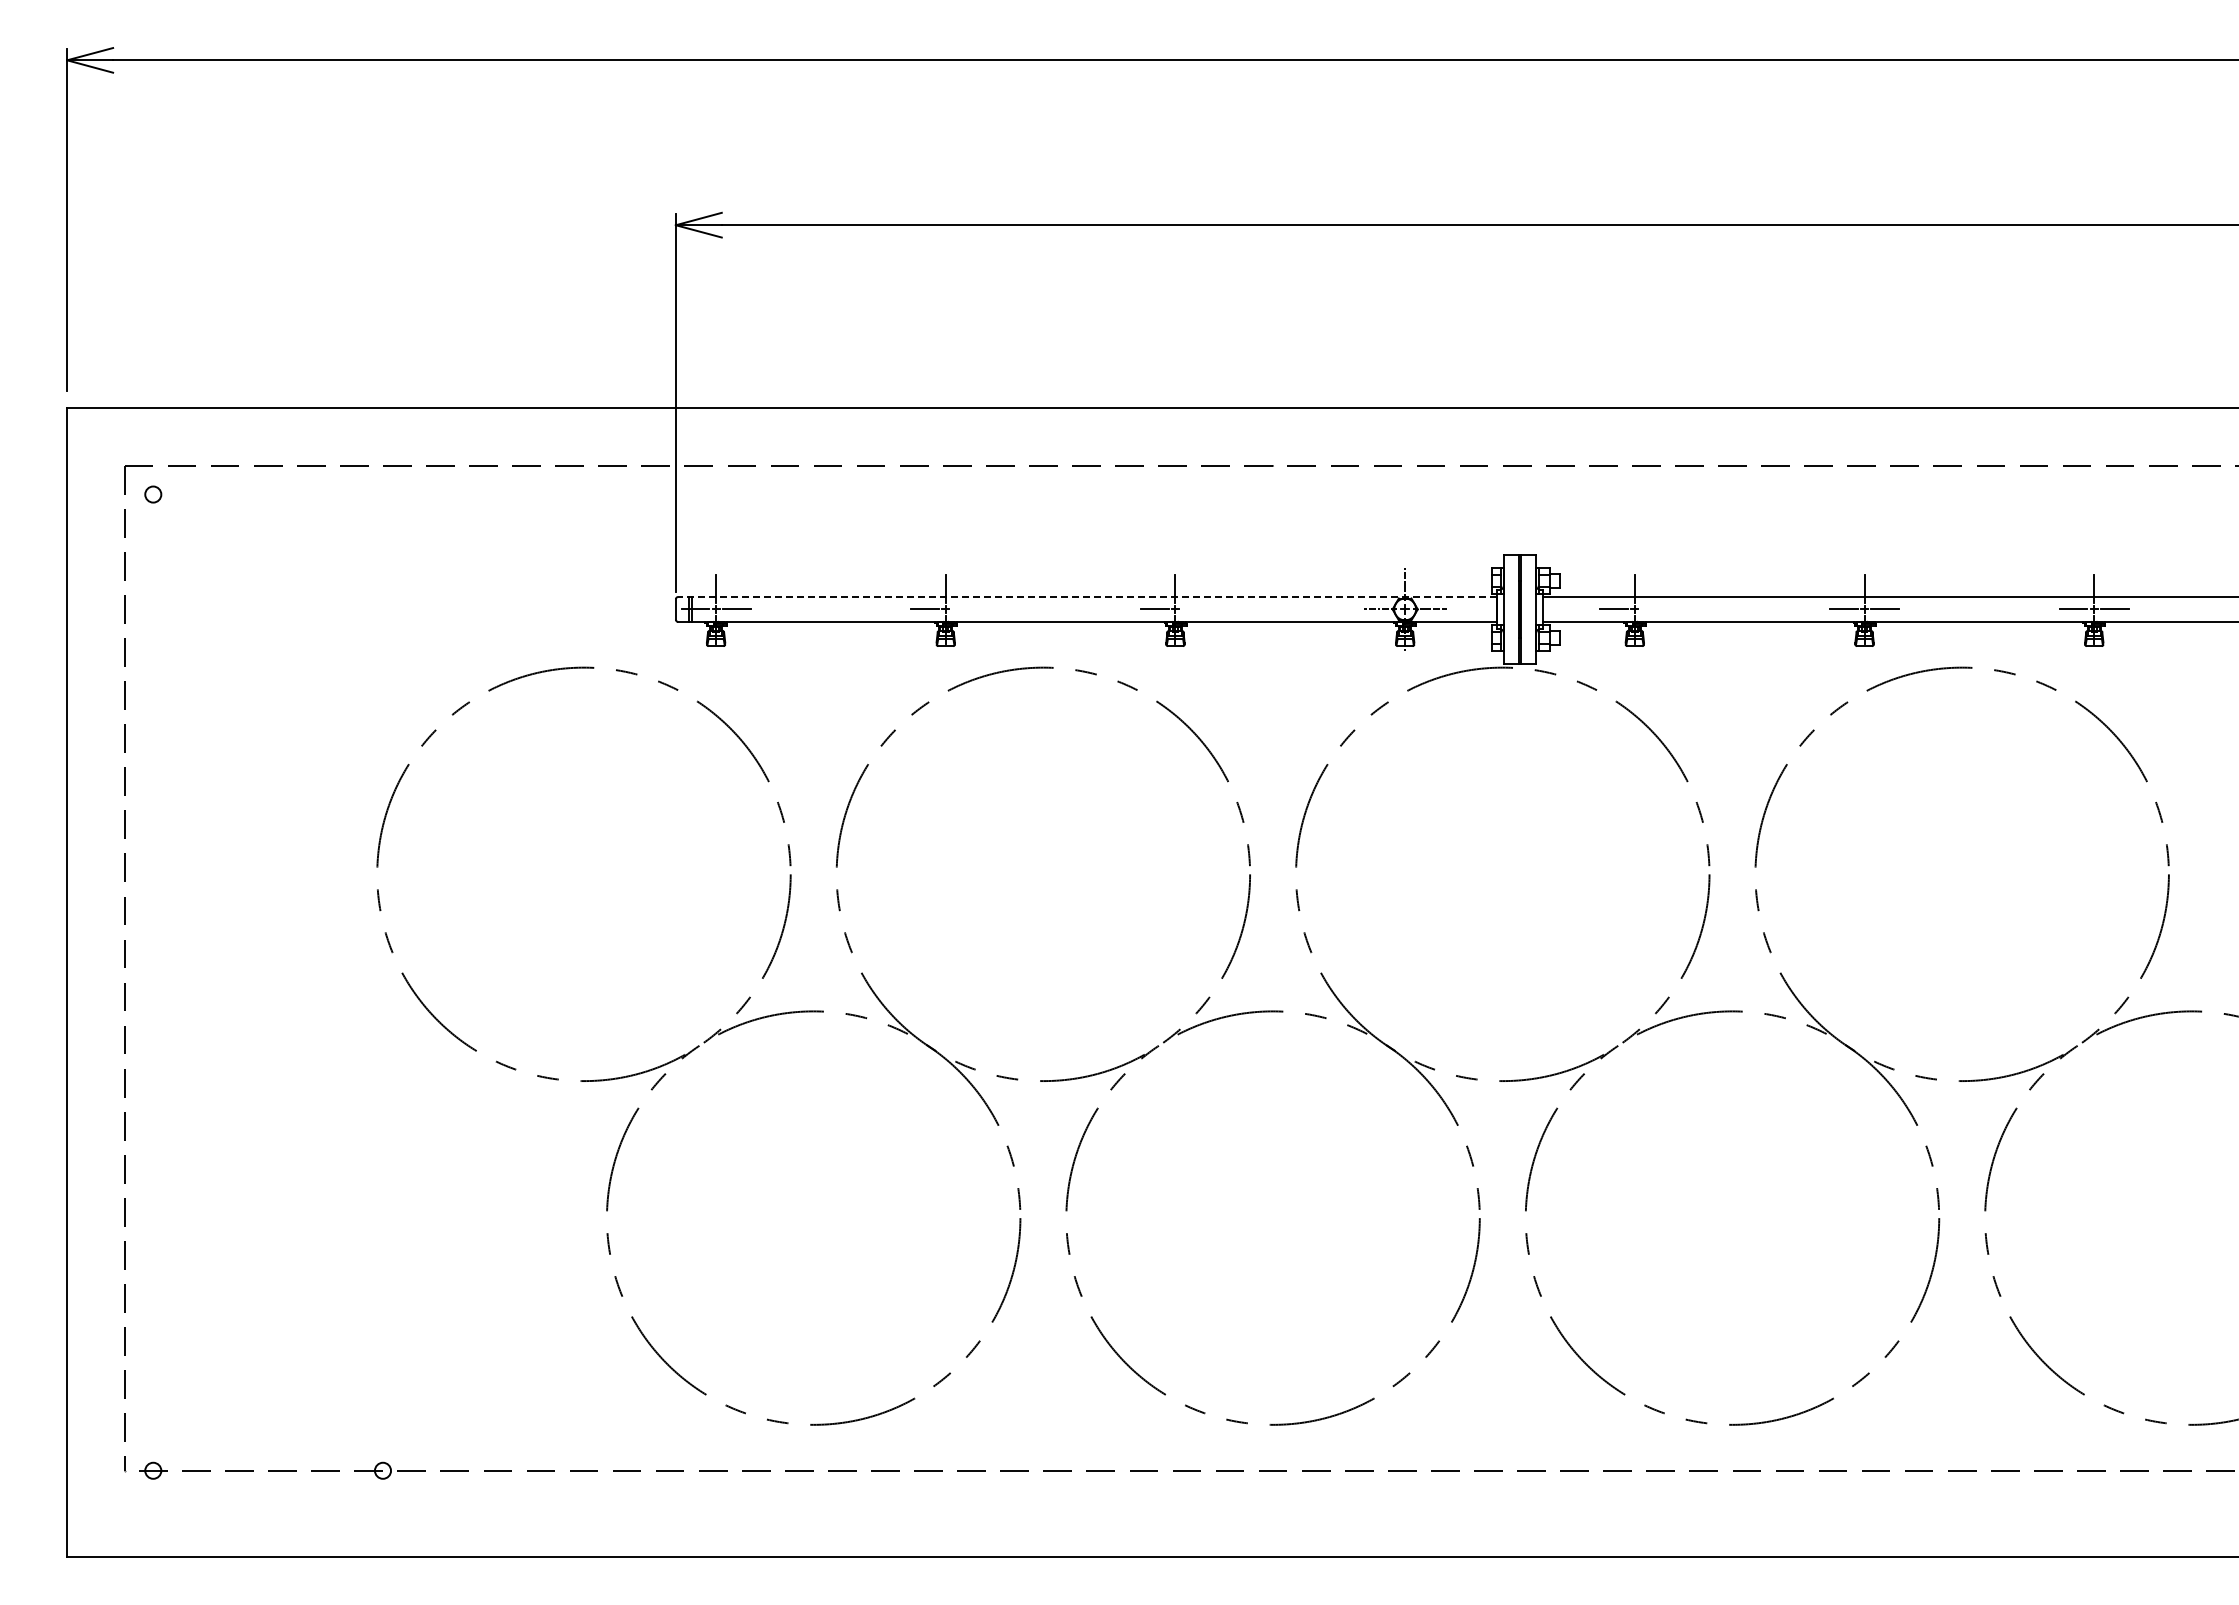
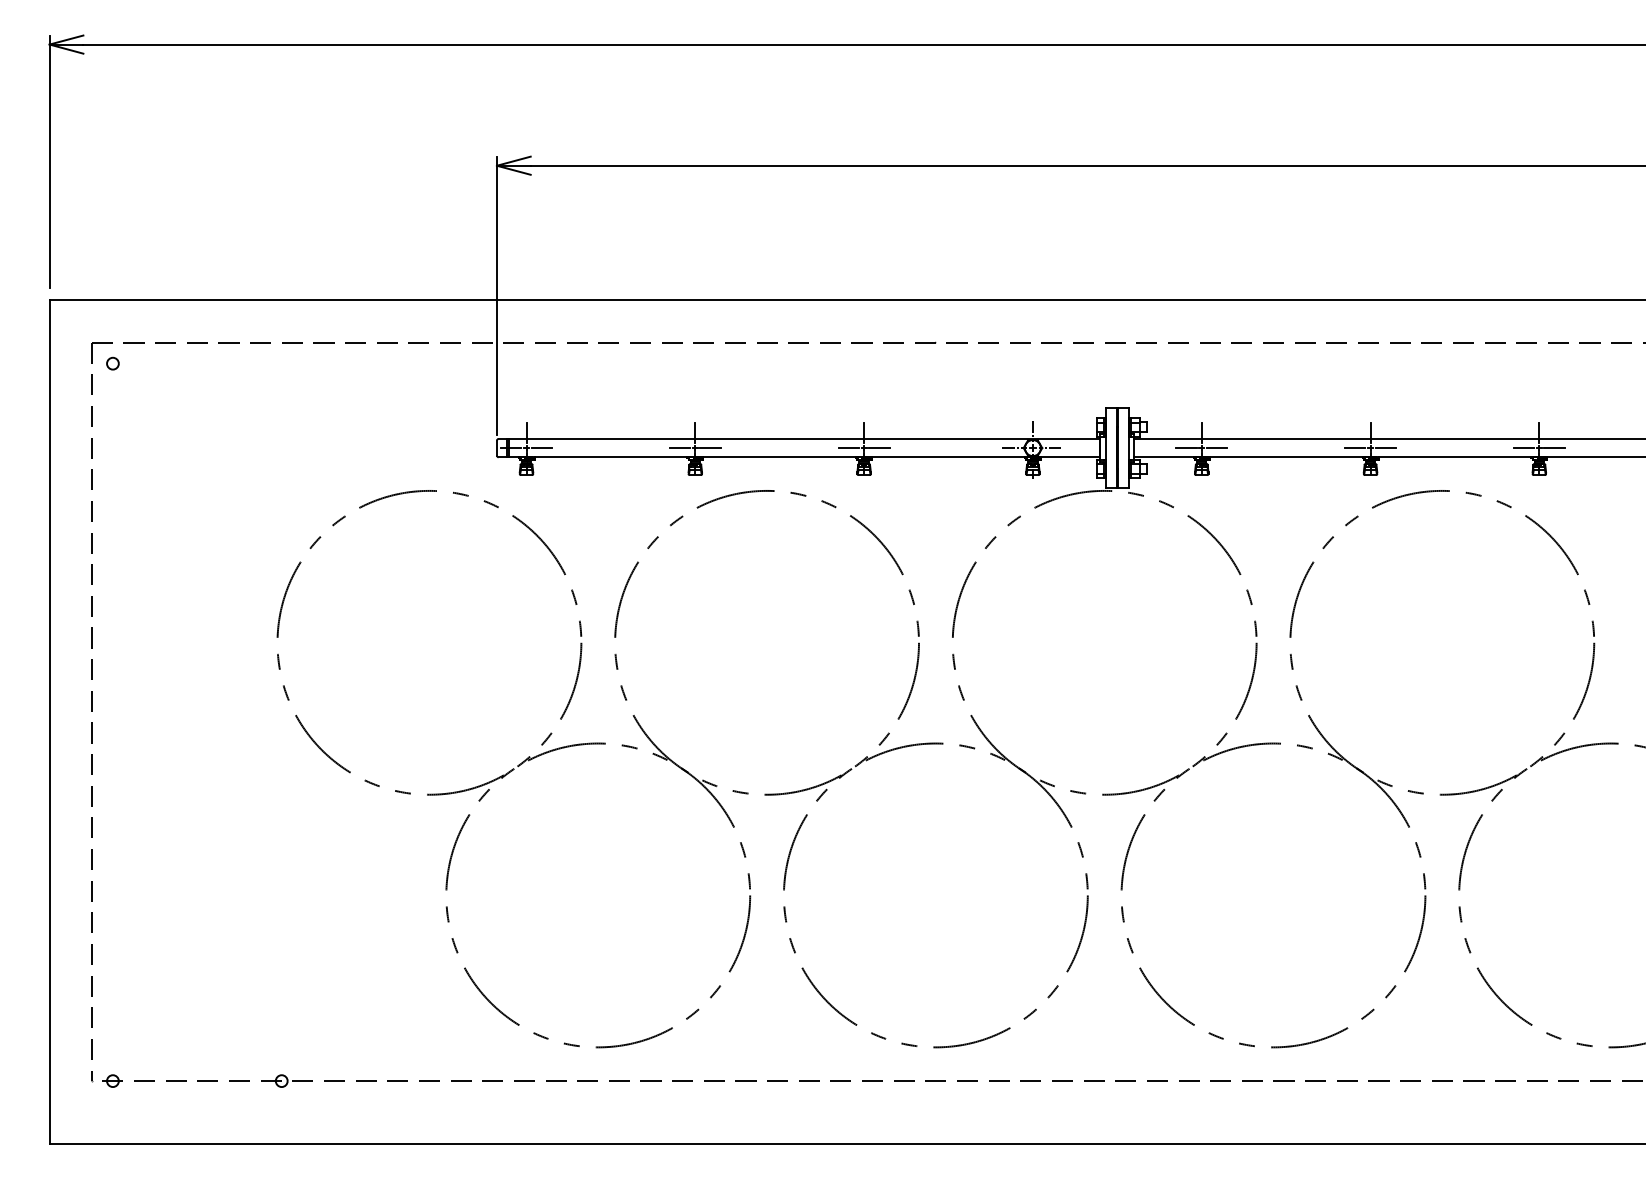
line: (1087, 597) -> (799, 439), dashed -> solid
line: (966, 609) -> (710, 448), added
line: (1196, 609) -> (879, 448), added
line: (1655, 609) -> (1216, 448), added

